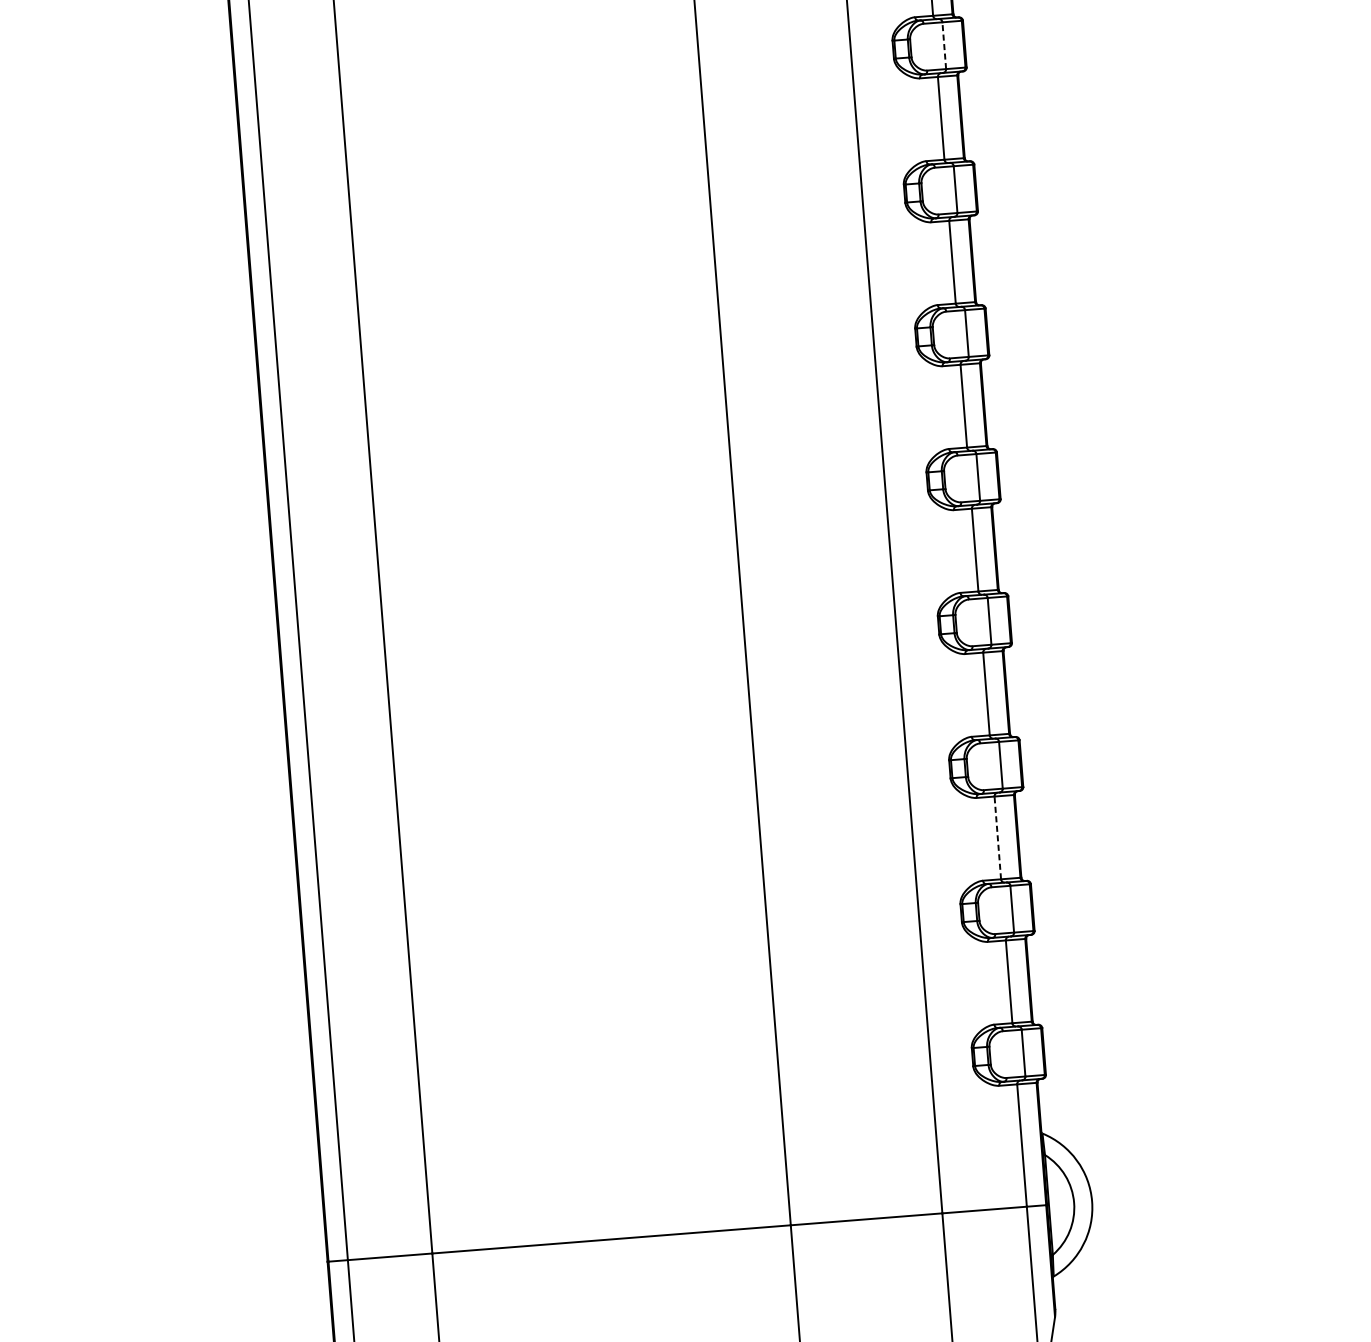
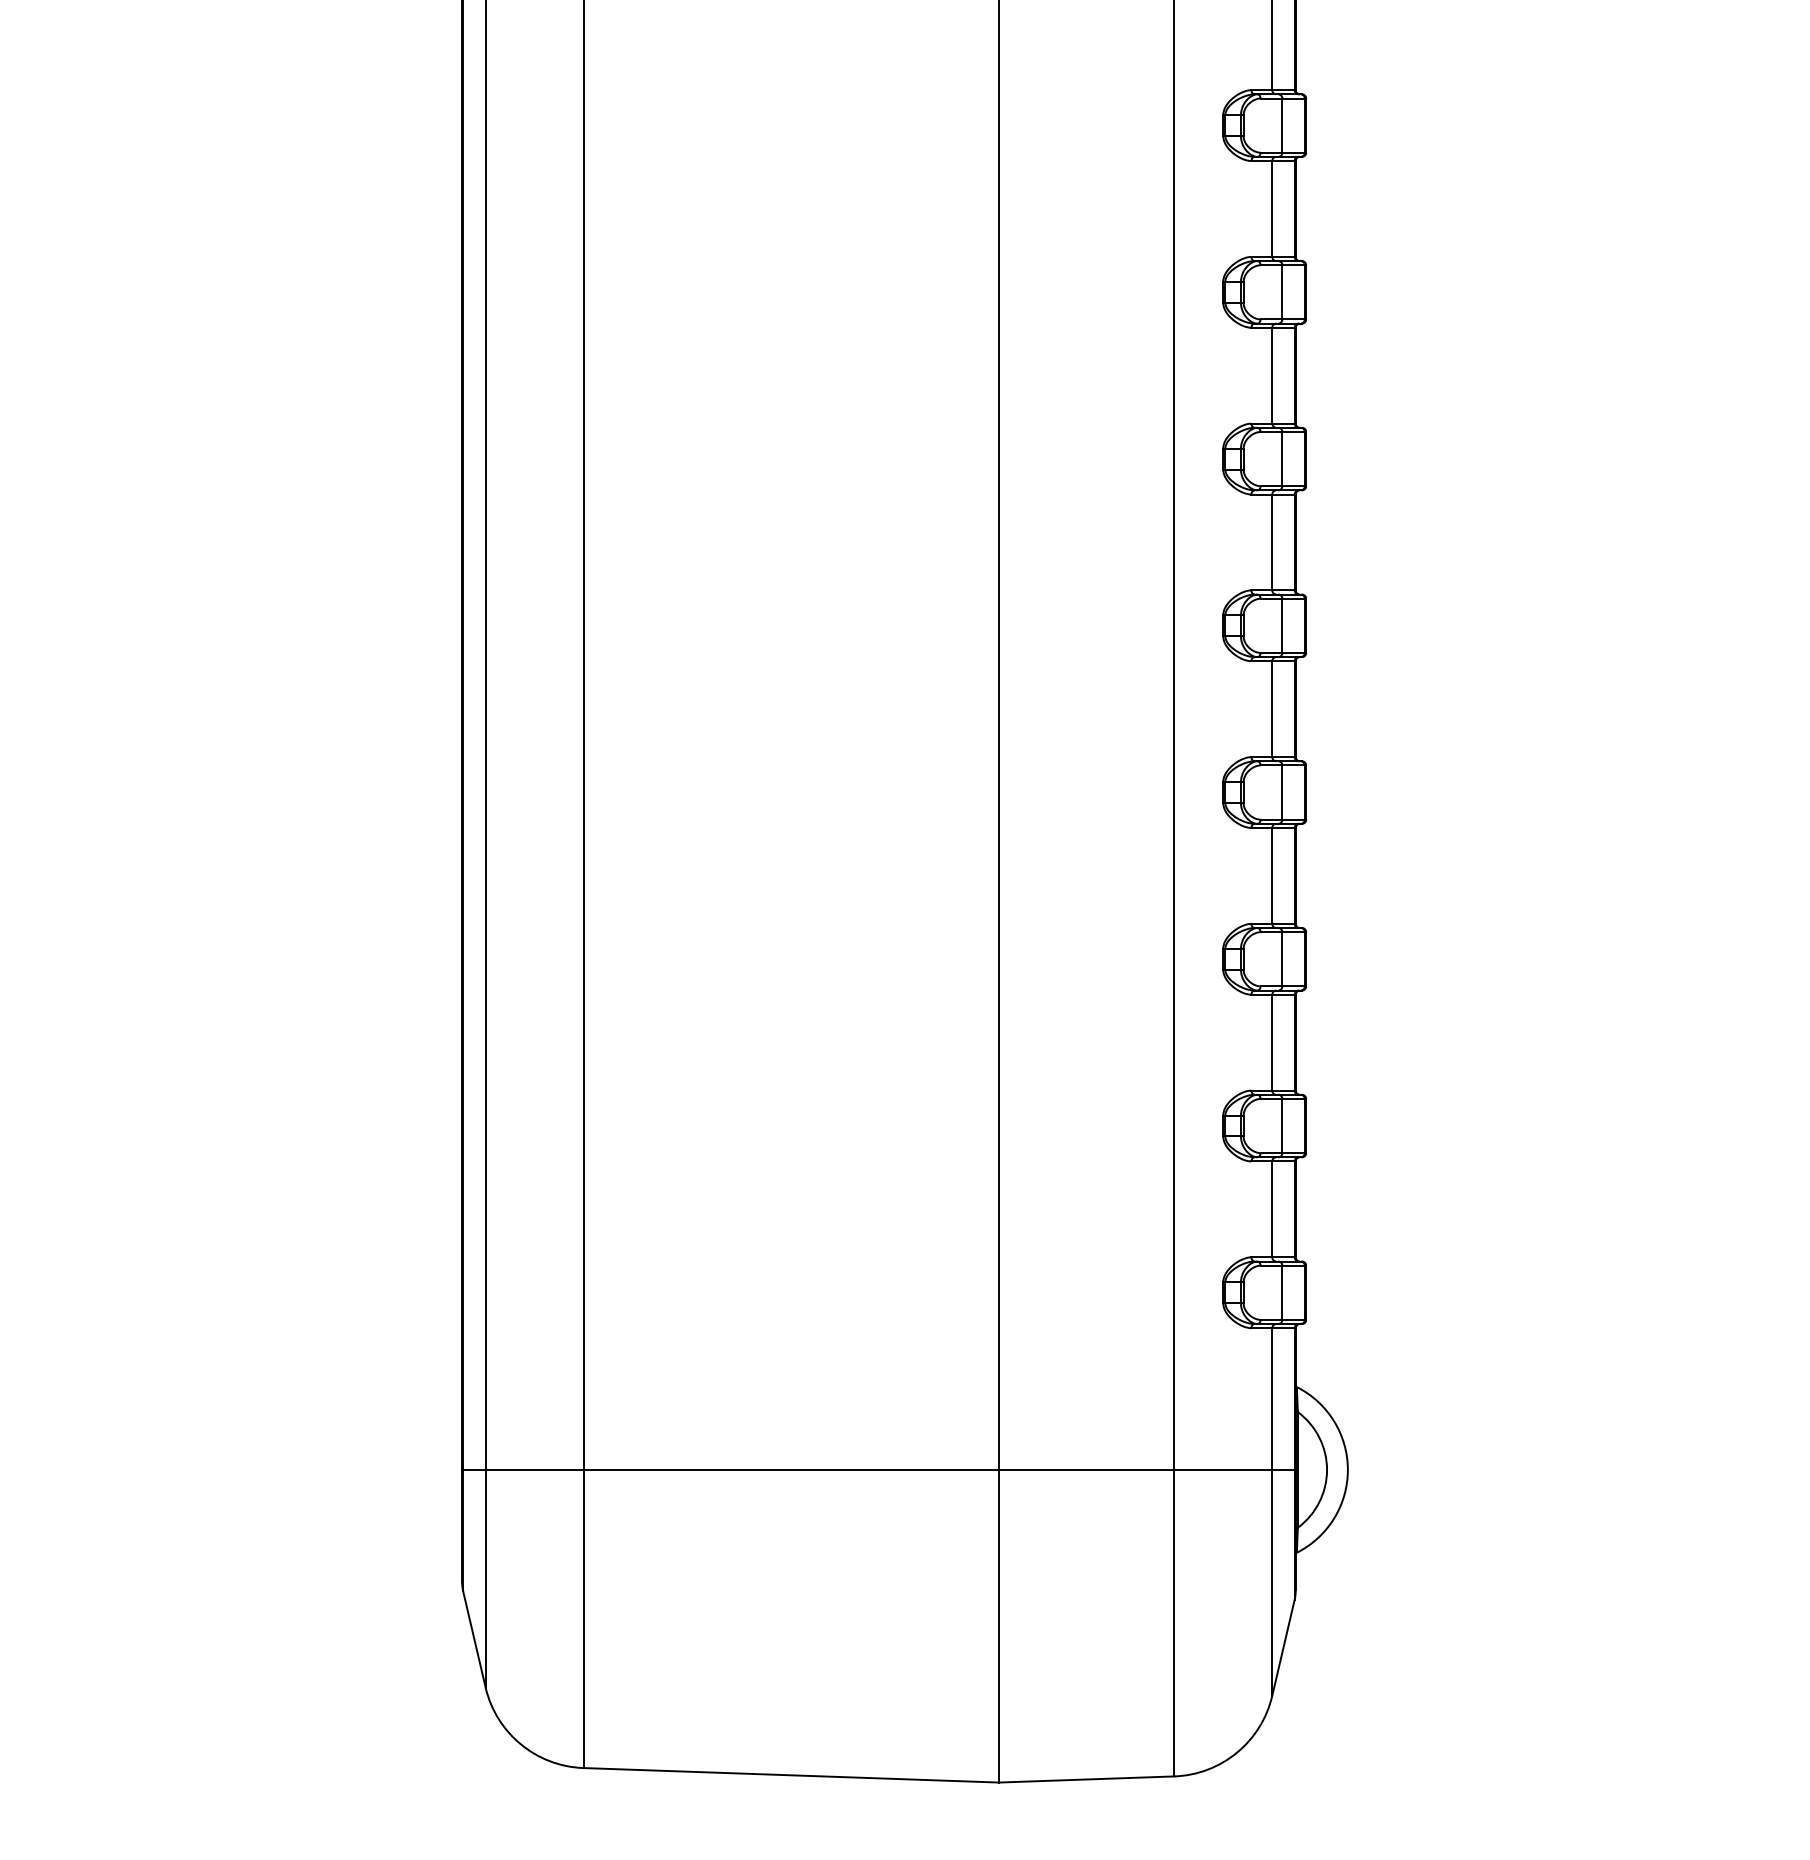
line: (944, 45) -> (1282, 125), dashed -> solid
line: (998, 837) -> (1272, 1042), dashed -> solid

